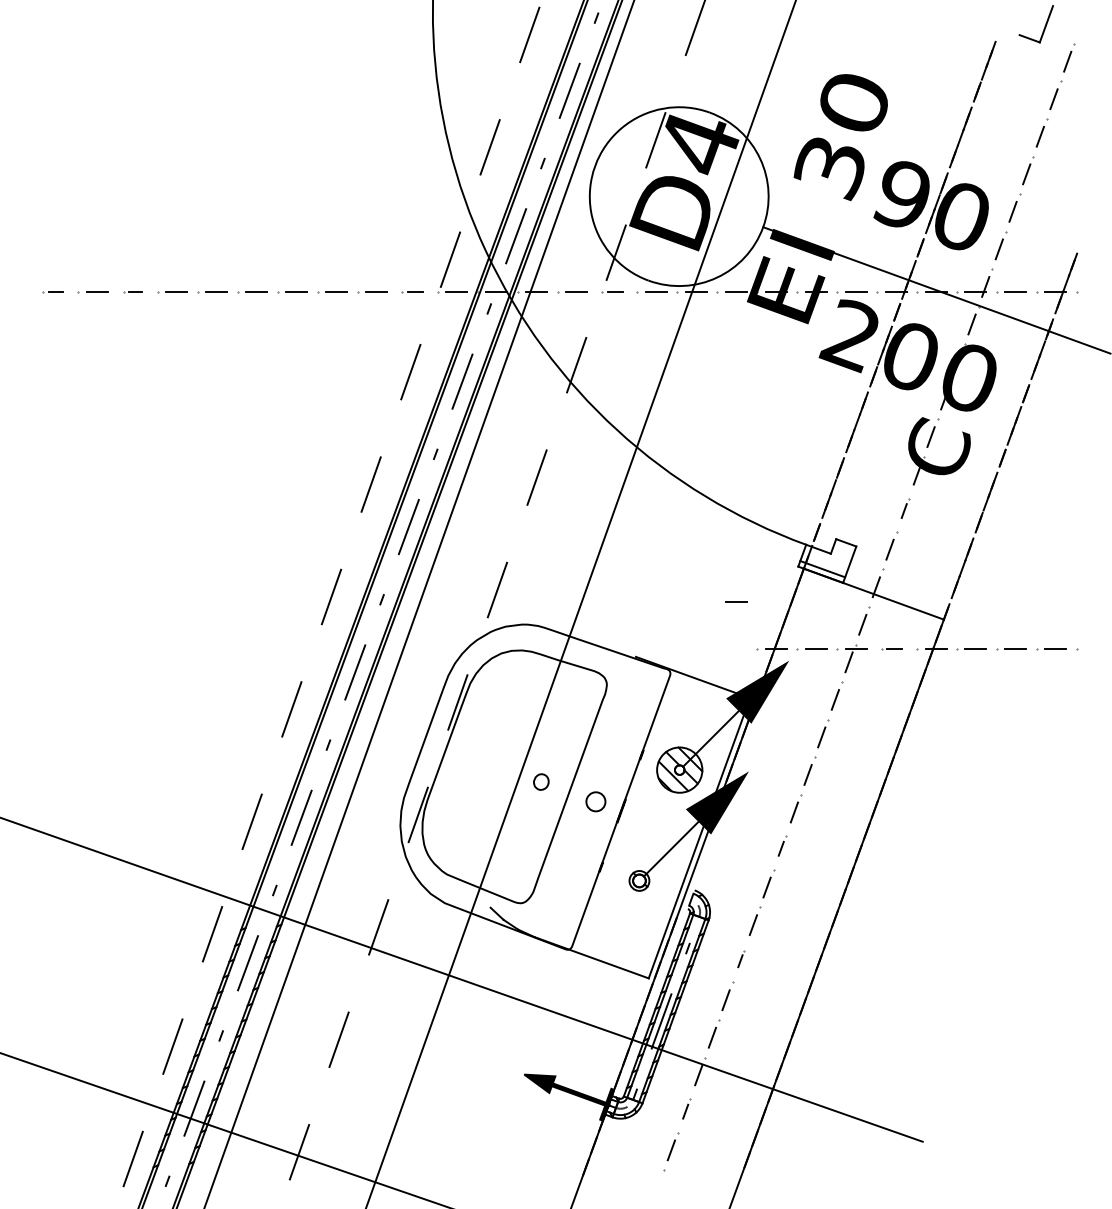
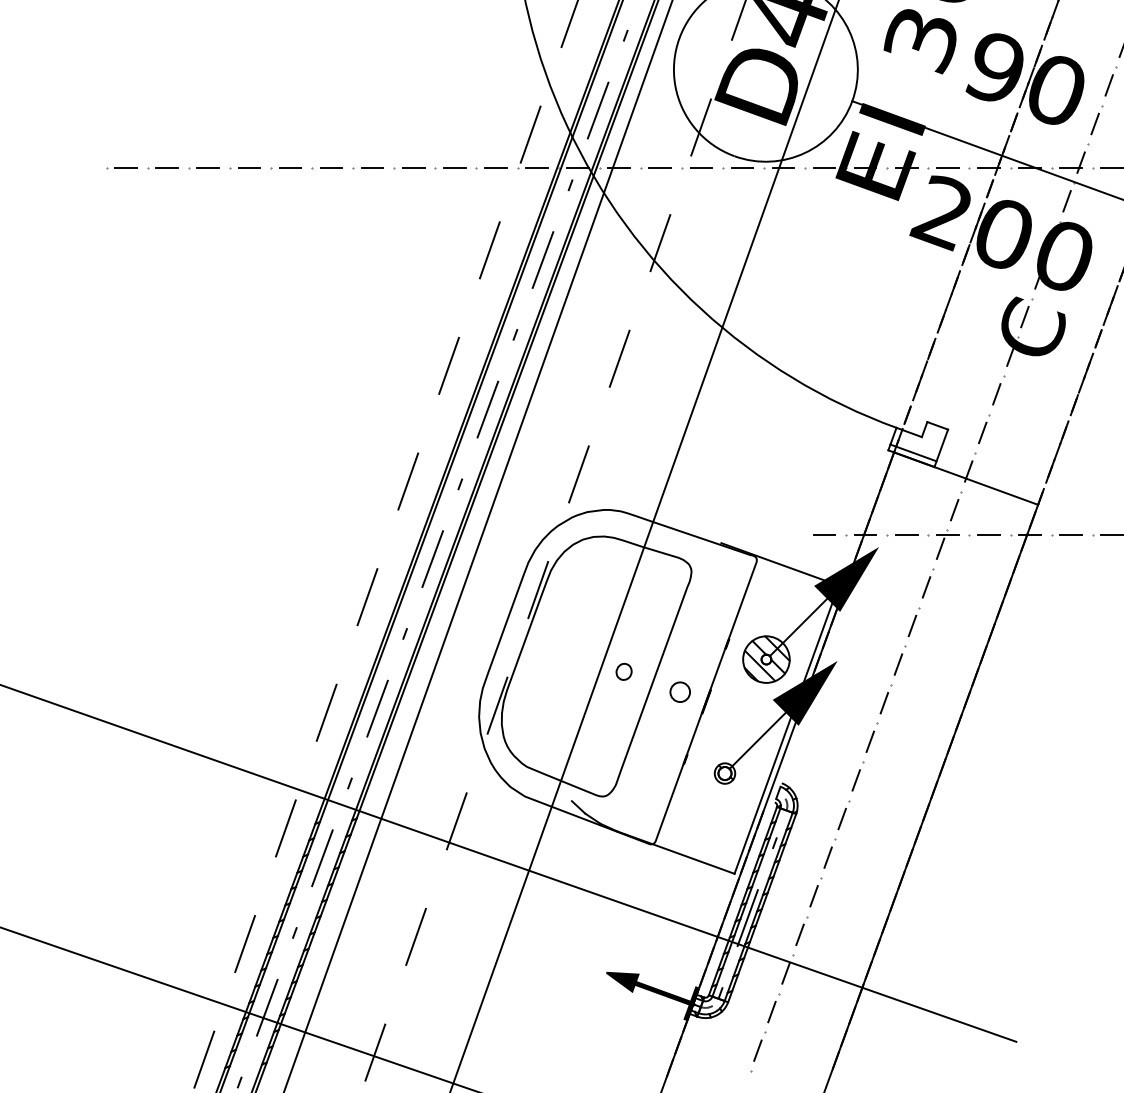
part: (52, 292) -> (121, 168), size x1.43
part: (132, 292) -> (203, 168), size x1.67
part: (412, 292) -> (491, 168), size x1.43
part: (612, 292) -> (697, 168), size x1.43
part: (905, 508) -> (998, 390), size x1.43
line: (736, 601) -> (824, 534), moved
part: (891, 649) -> (984, 535), size x1.43
part: (782, 845) -> (872, 737), size x1.43
part: (741, 958) -> (829, 853), size x1.67
part: (686, 1108) -> (773, 1007), size x1.43

